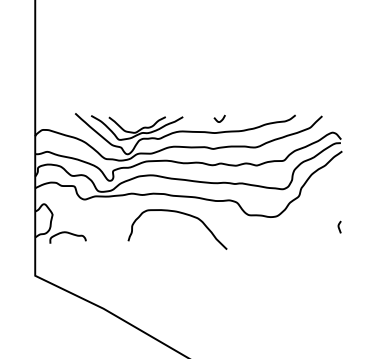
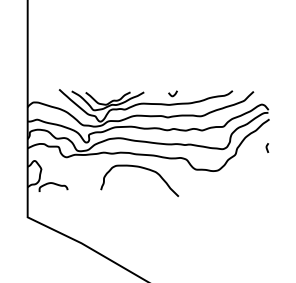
curve: (339, 226) -> (267, 147), moved

